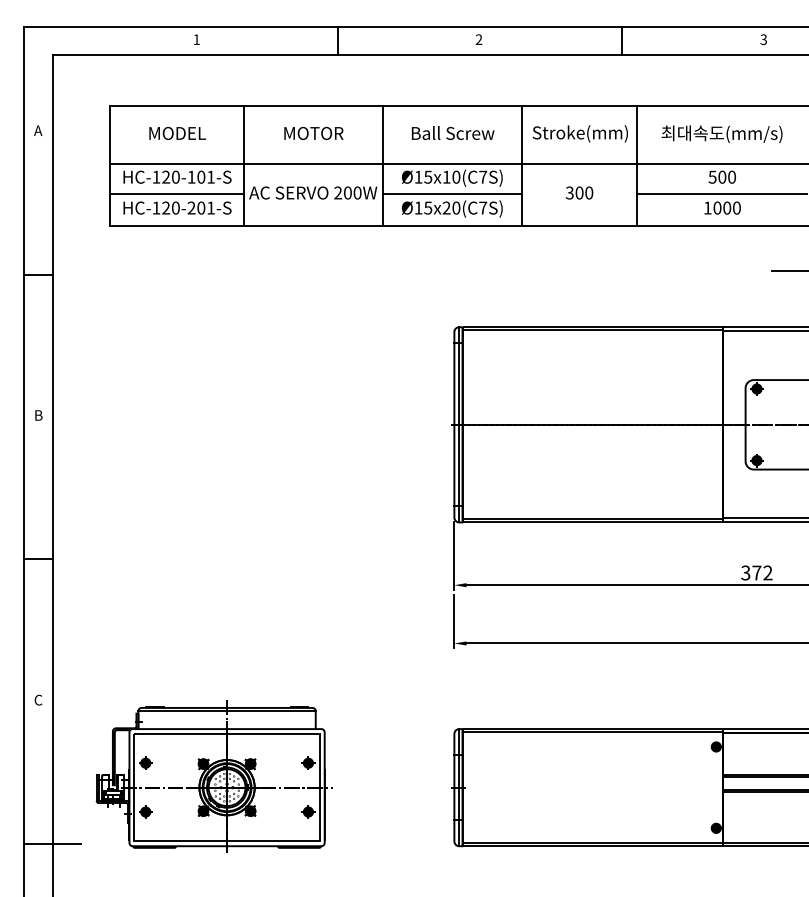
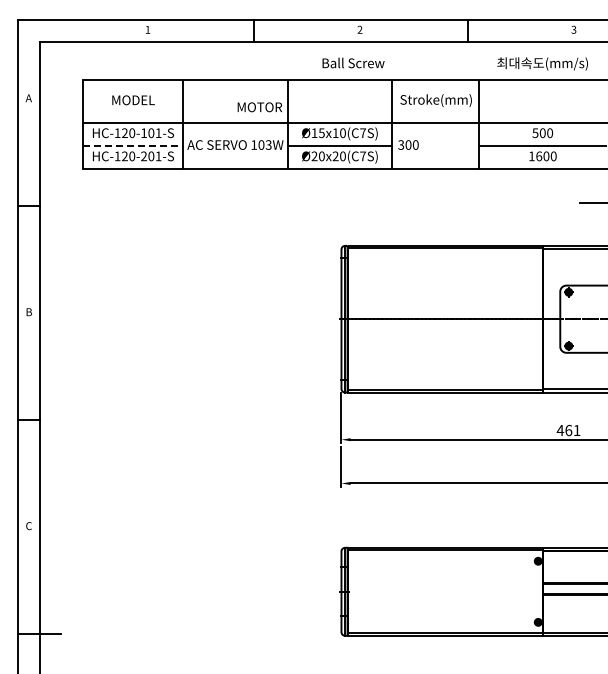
text: (453, 132) -> (353, 62), moved
text: (313, 133) -> (259, 107), moved
text: (721, 133) -> (542, 63), moved
text: (347, 192) -> (261, 144), 200W -> 103W
text: (579, 192) -> (408, 144), moved
line: (177, 193) -> (133, 145), solid -> dashed
text: (717, 206) -> (539, 155), 1000 -> 1600
text: (422, 208) -> (317, 156), Ø15x20(C7S) -> Ø20x20(C7S)
text: (756, 572) -> (568, 430), 372 -> 461
part: (213, 776) -> (160, 583), removed

